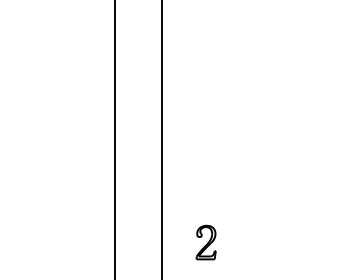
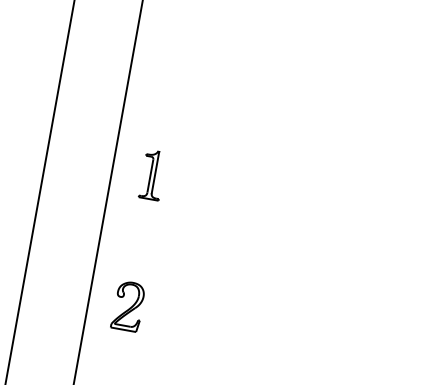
part: (190, 148) -> (152, 174), added
part: (205, 242) -> (127, 306), moved

